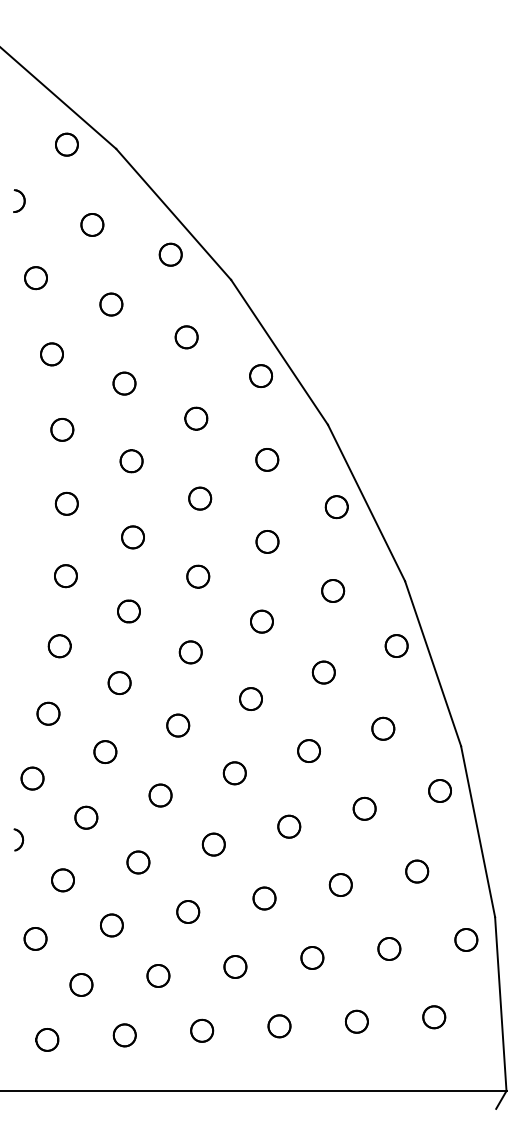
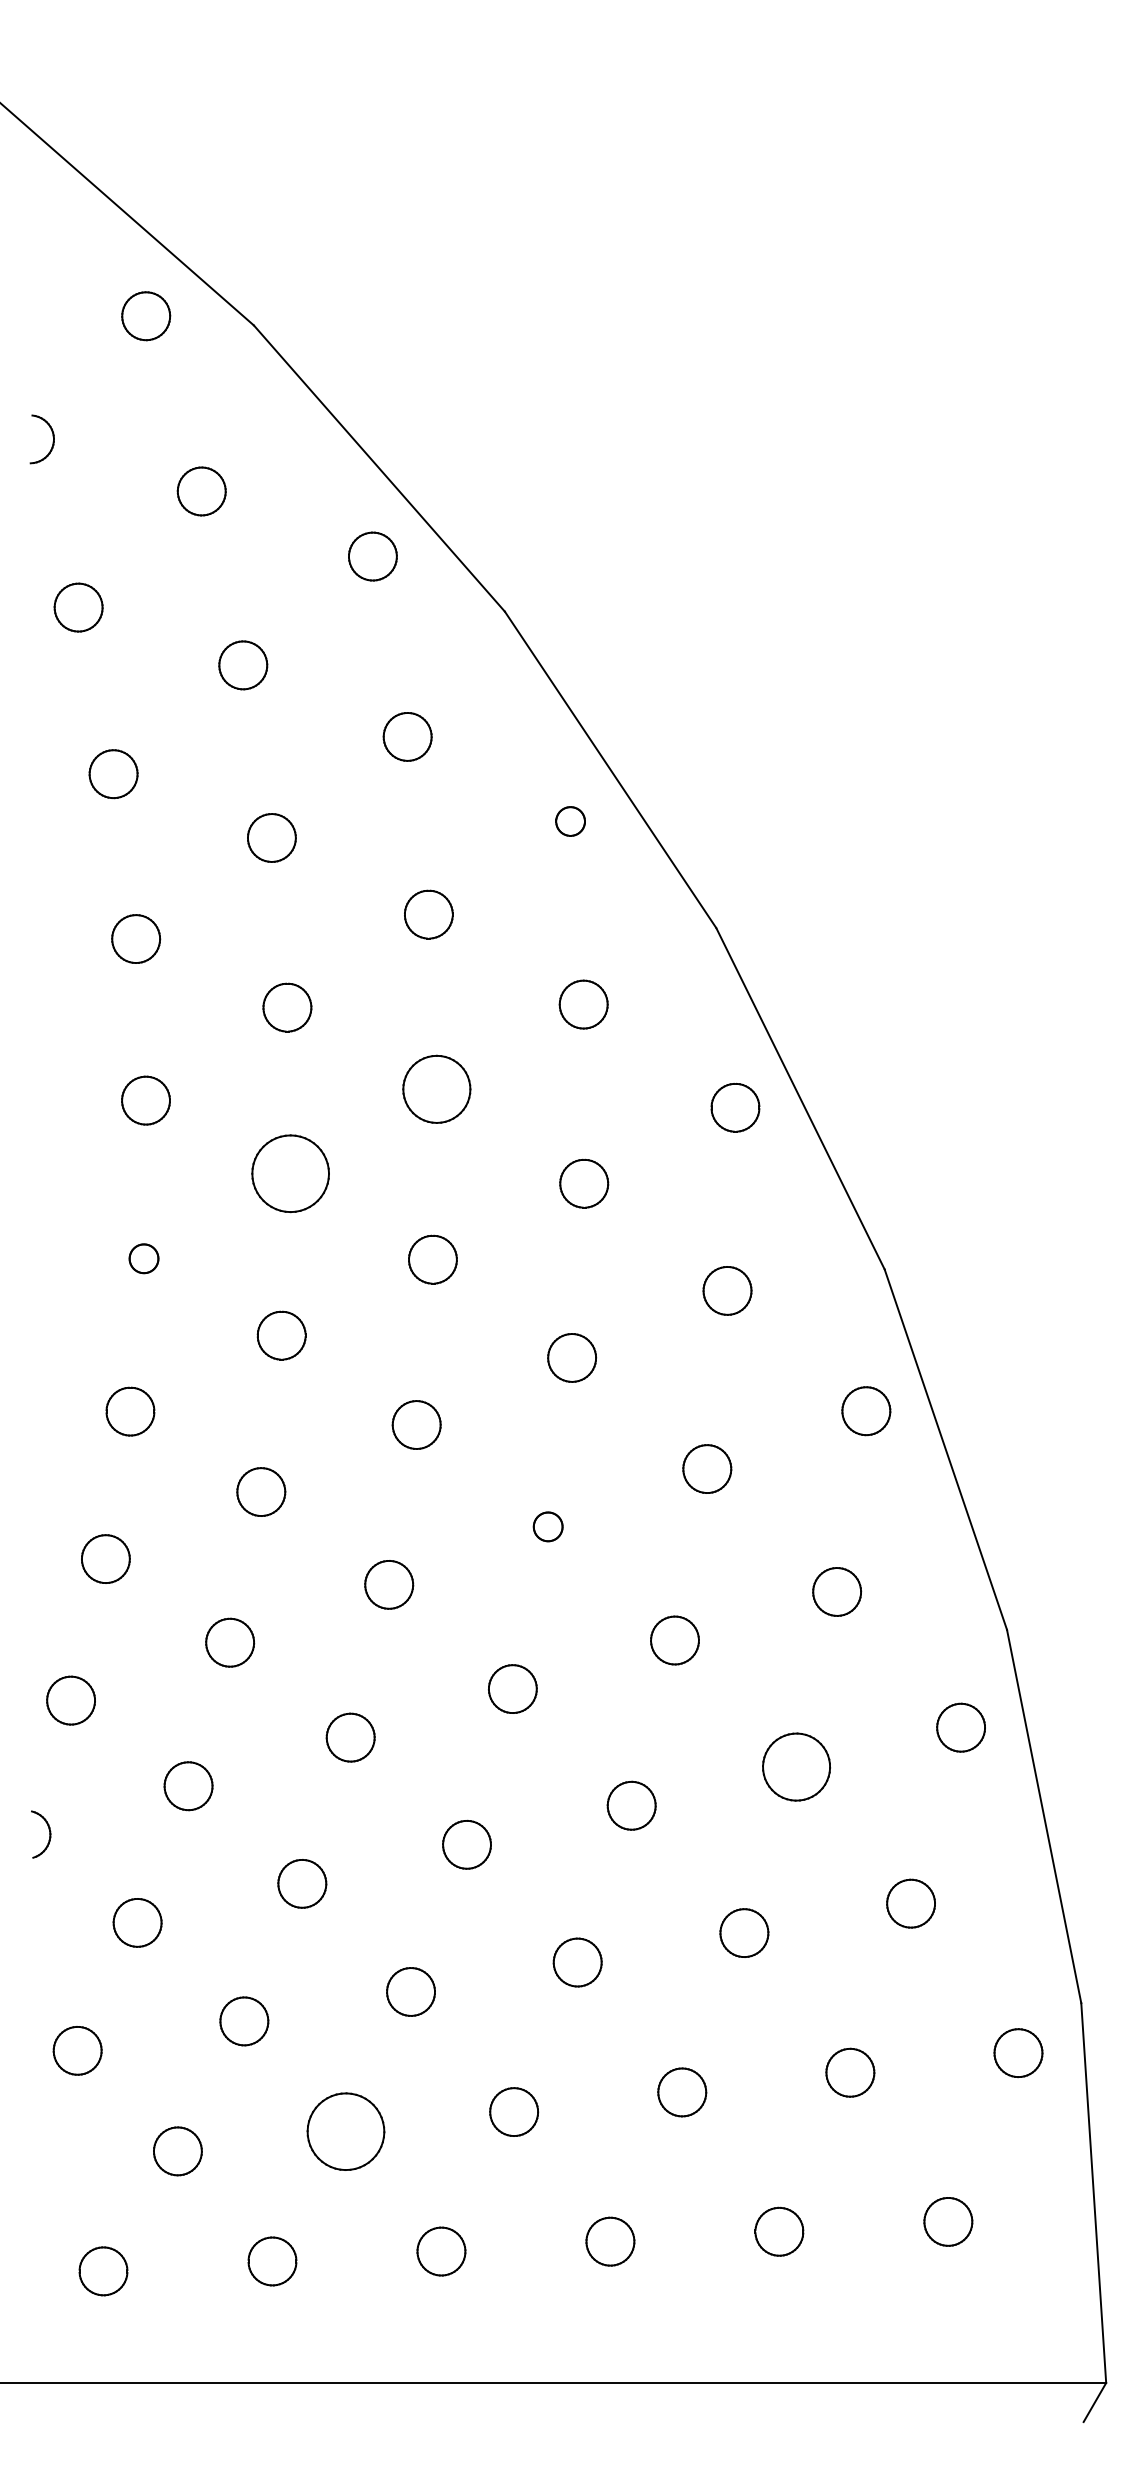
part: (261, 375) -> (571, 820), size x0.6
part: (200, 498) -> (437, 1088), size x1.4
part: (132, 537) -> (289, 1174), size x1.6
part: (65, 576) -> (143, 1259), size x0.6
part: (250, 698) -> (547, 1525), size x0.6
part: (364, 808) -> (796, 1765), size x1.4
part: (158, 975) -> (346, 2130), size x1.6

